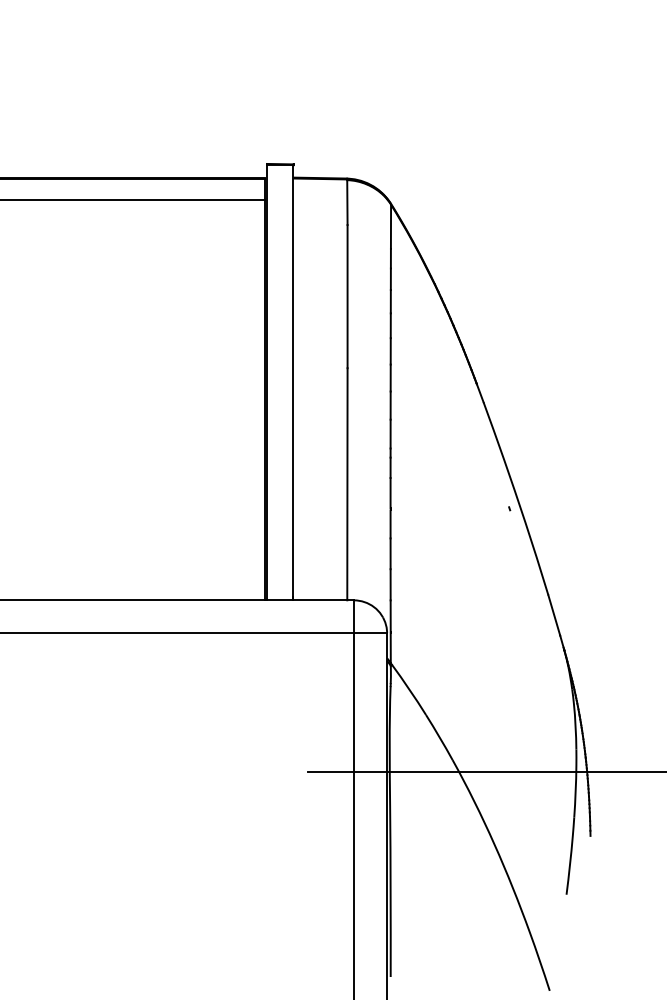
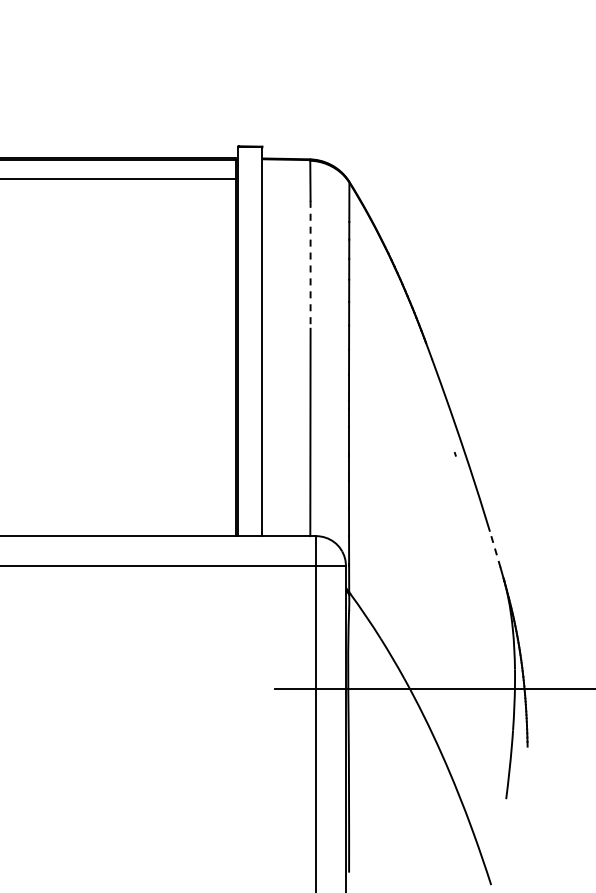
line: (347, 296) -> (310, 264), solid -> dashed
line: (554, 615) -> (495, 549), solid -> dashed

